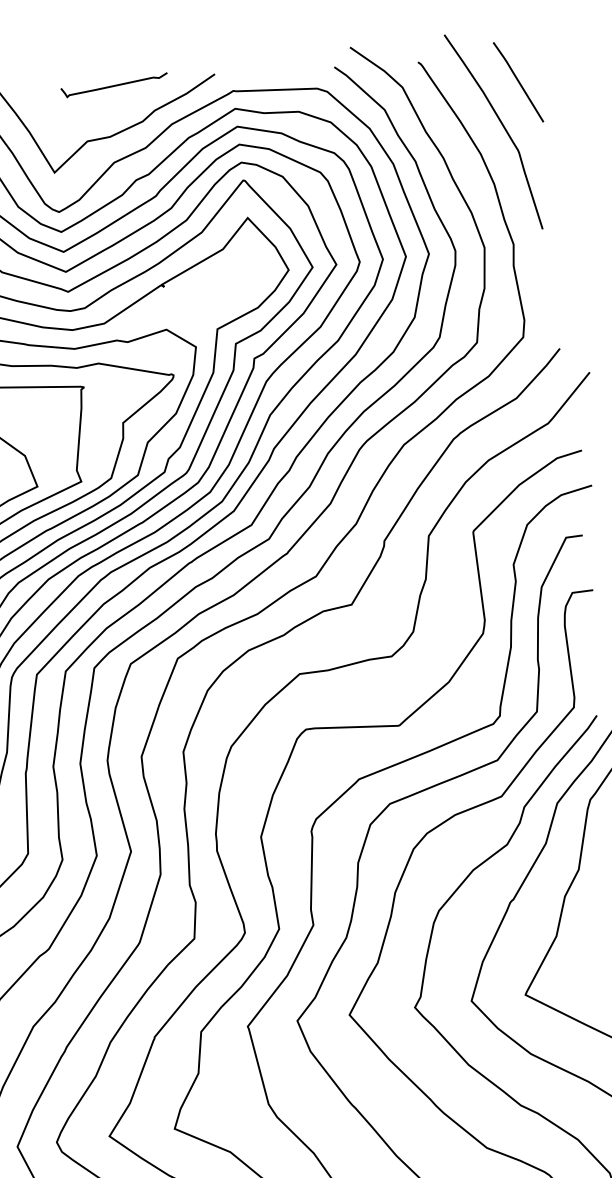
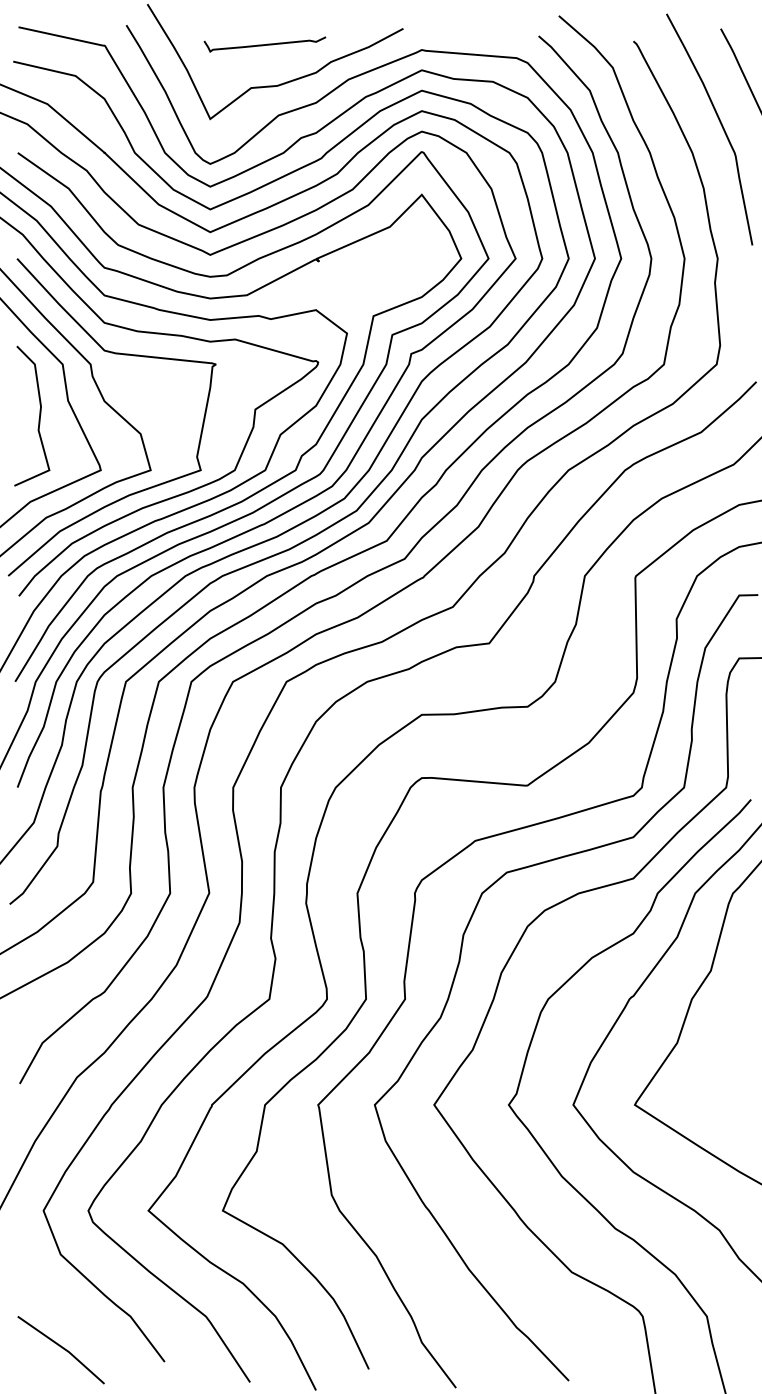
curve: (114, 85) -> (264, 44), moved

